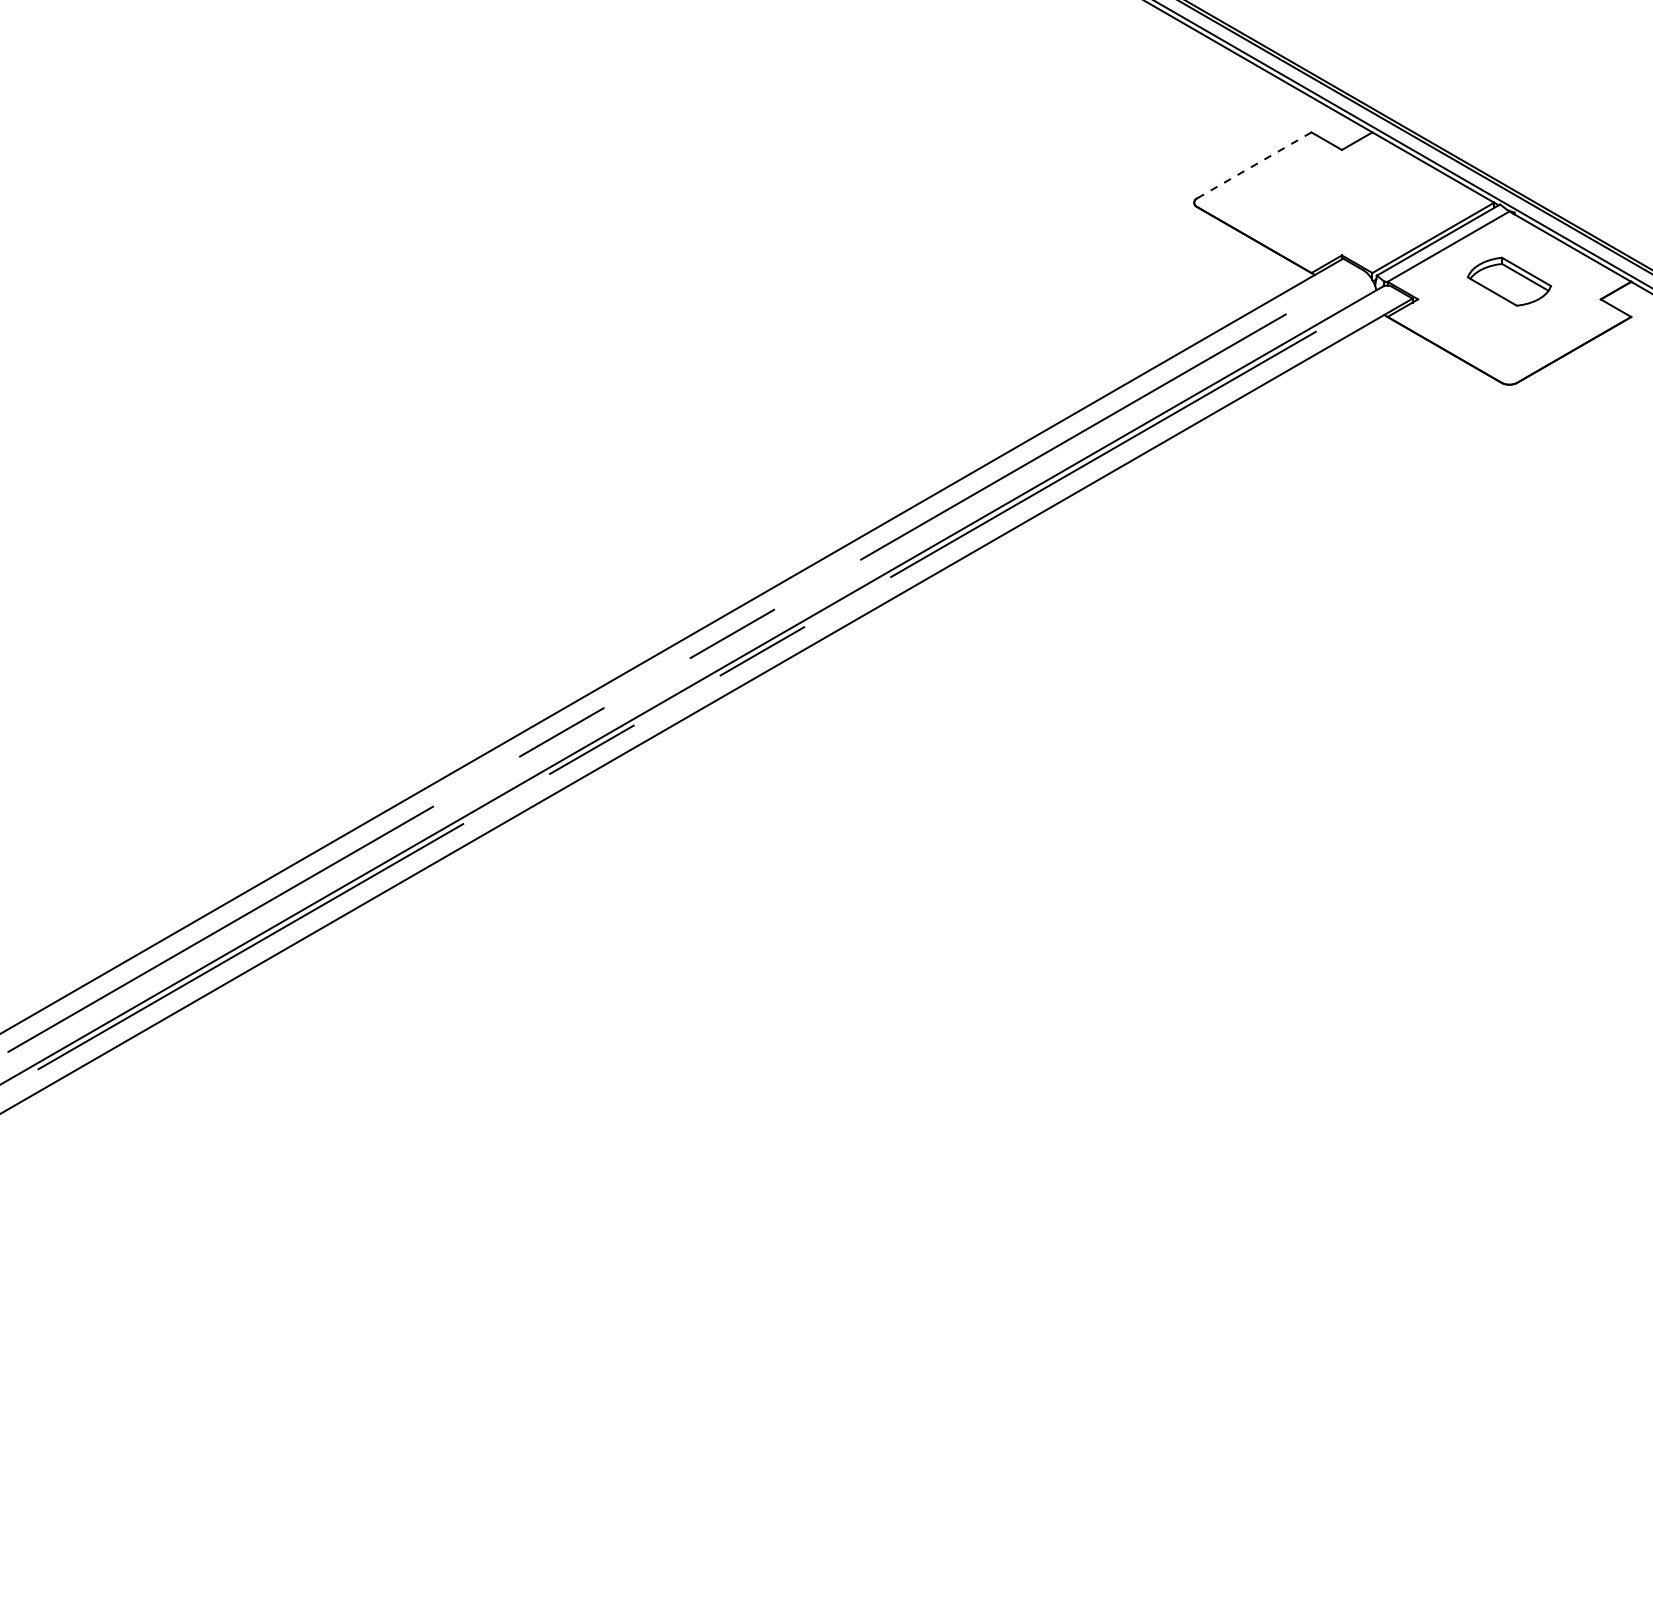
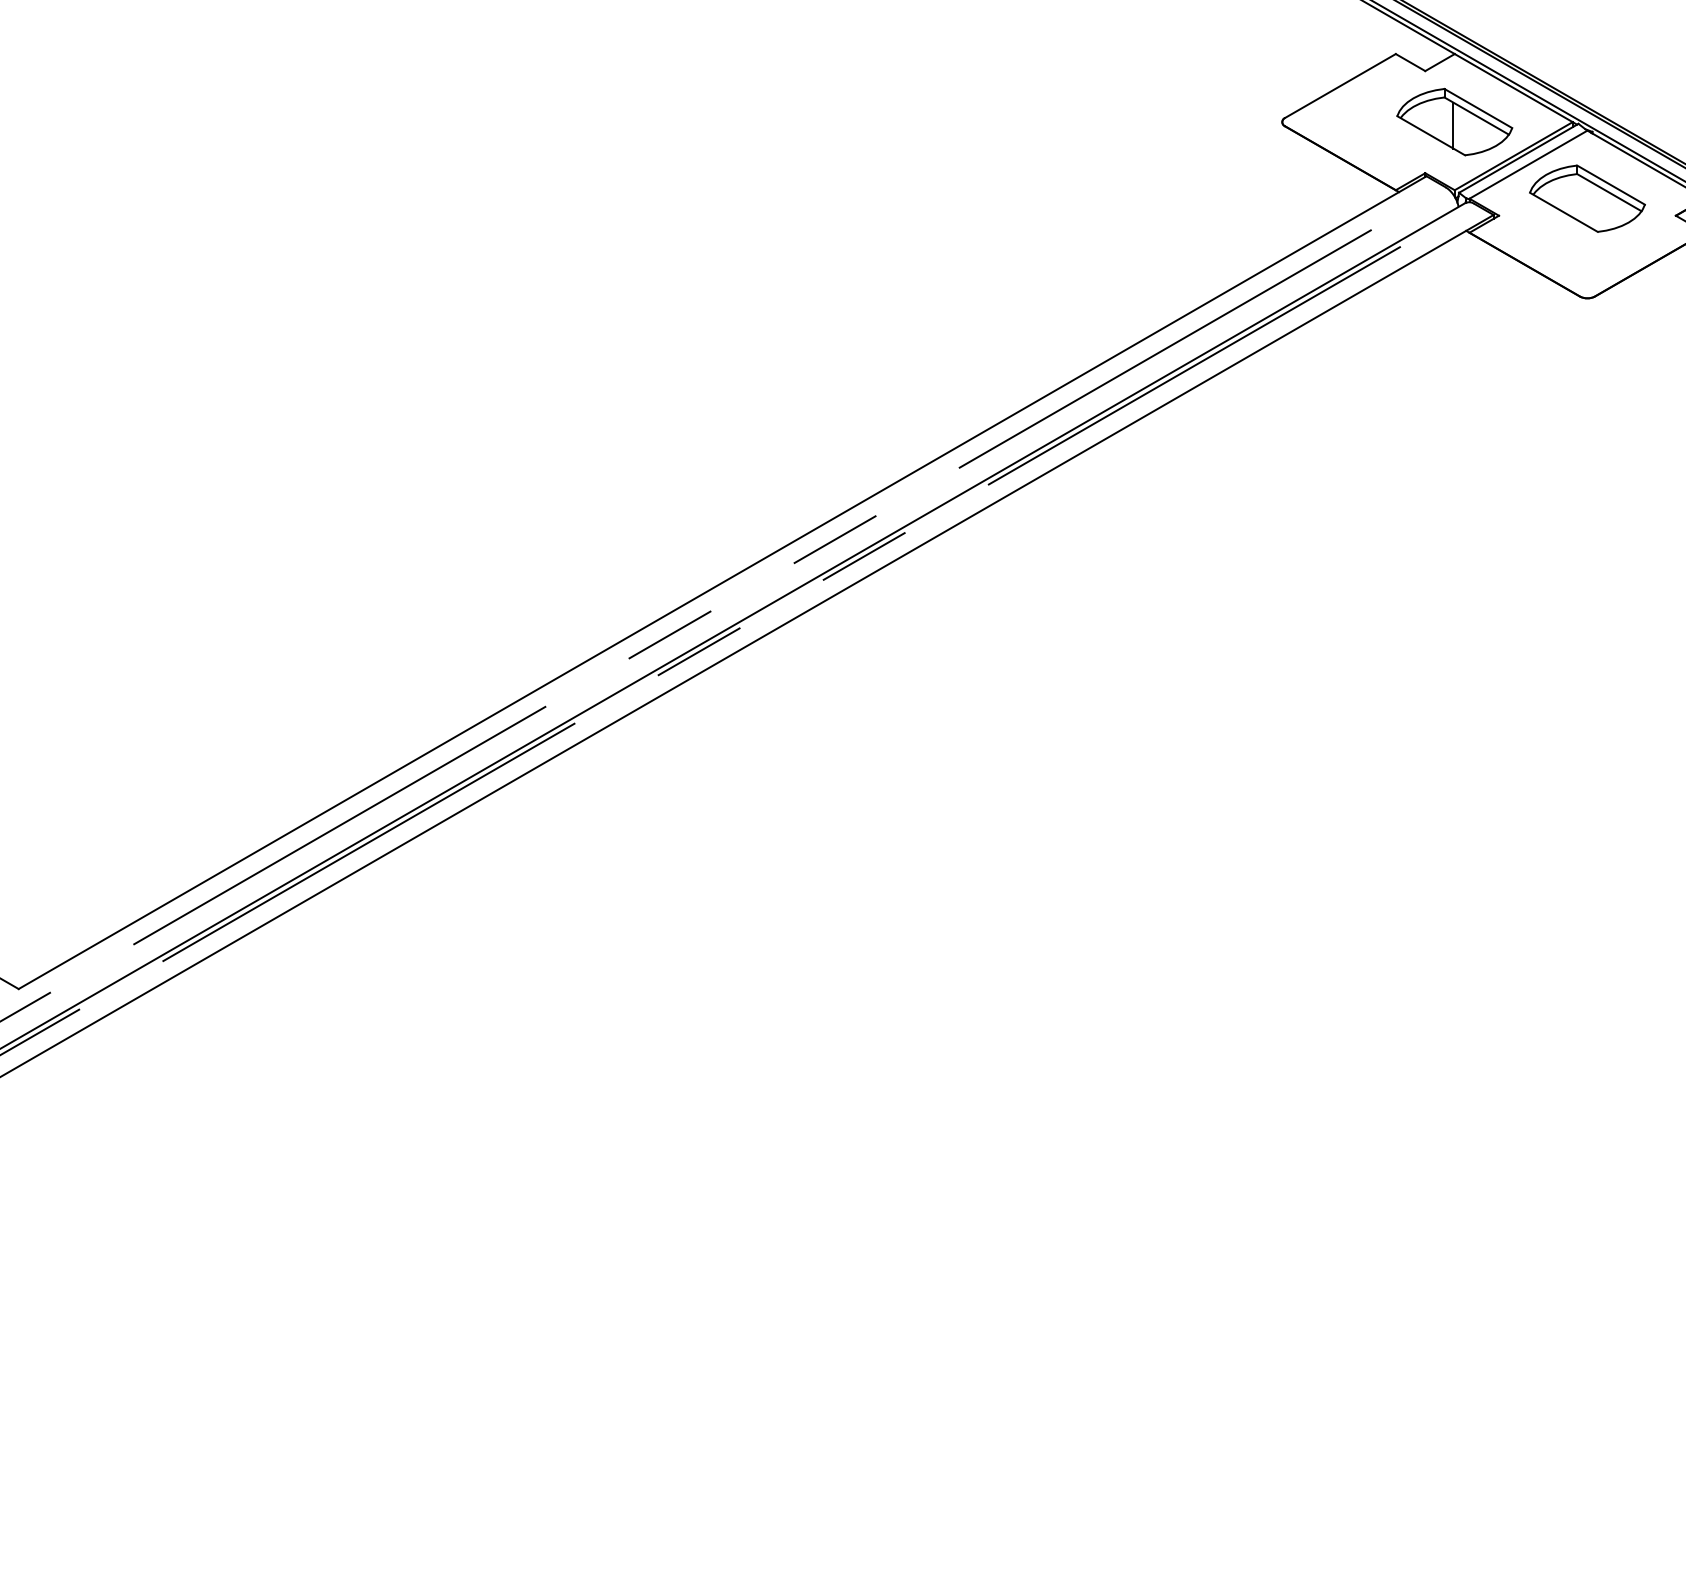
line: (1254, 164) -> (1340, 85), dashed -> solid
part: (1372, 202) -> (1454, 121), added
part: (1509, 281) -> (1587, 198), size x1.43

